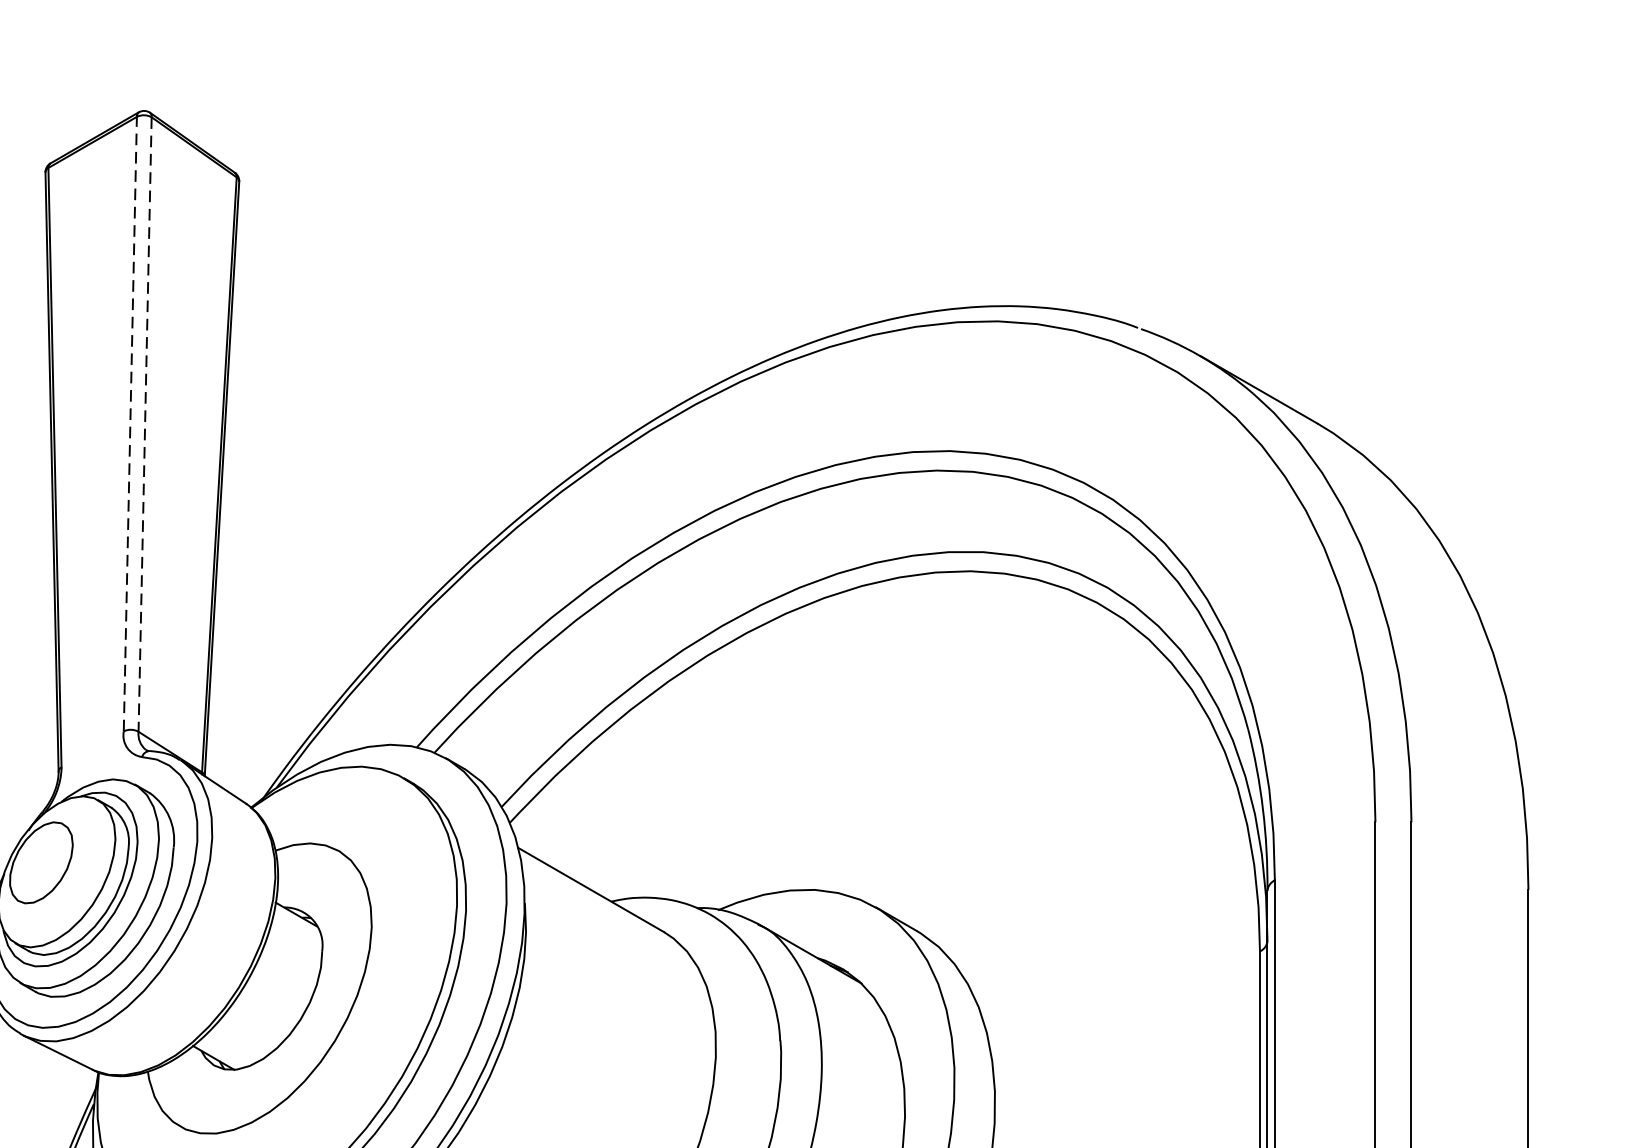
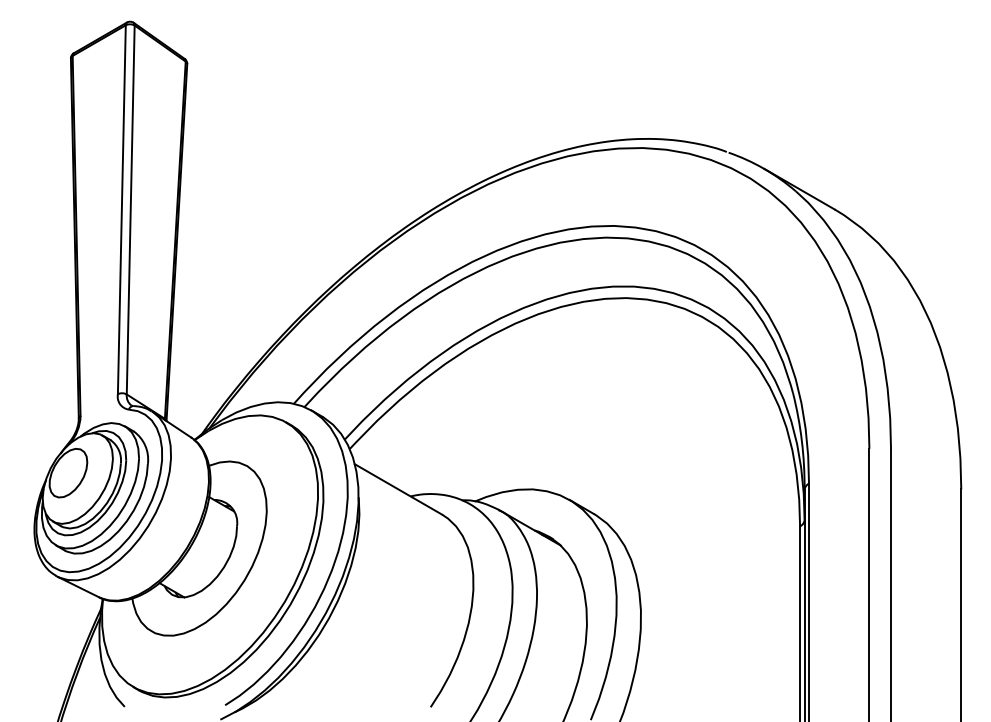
line: (129, 423) -> (121, 209), dashed -> solid
line: (144, 423) -> (130, 209), dashed -> solid

